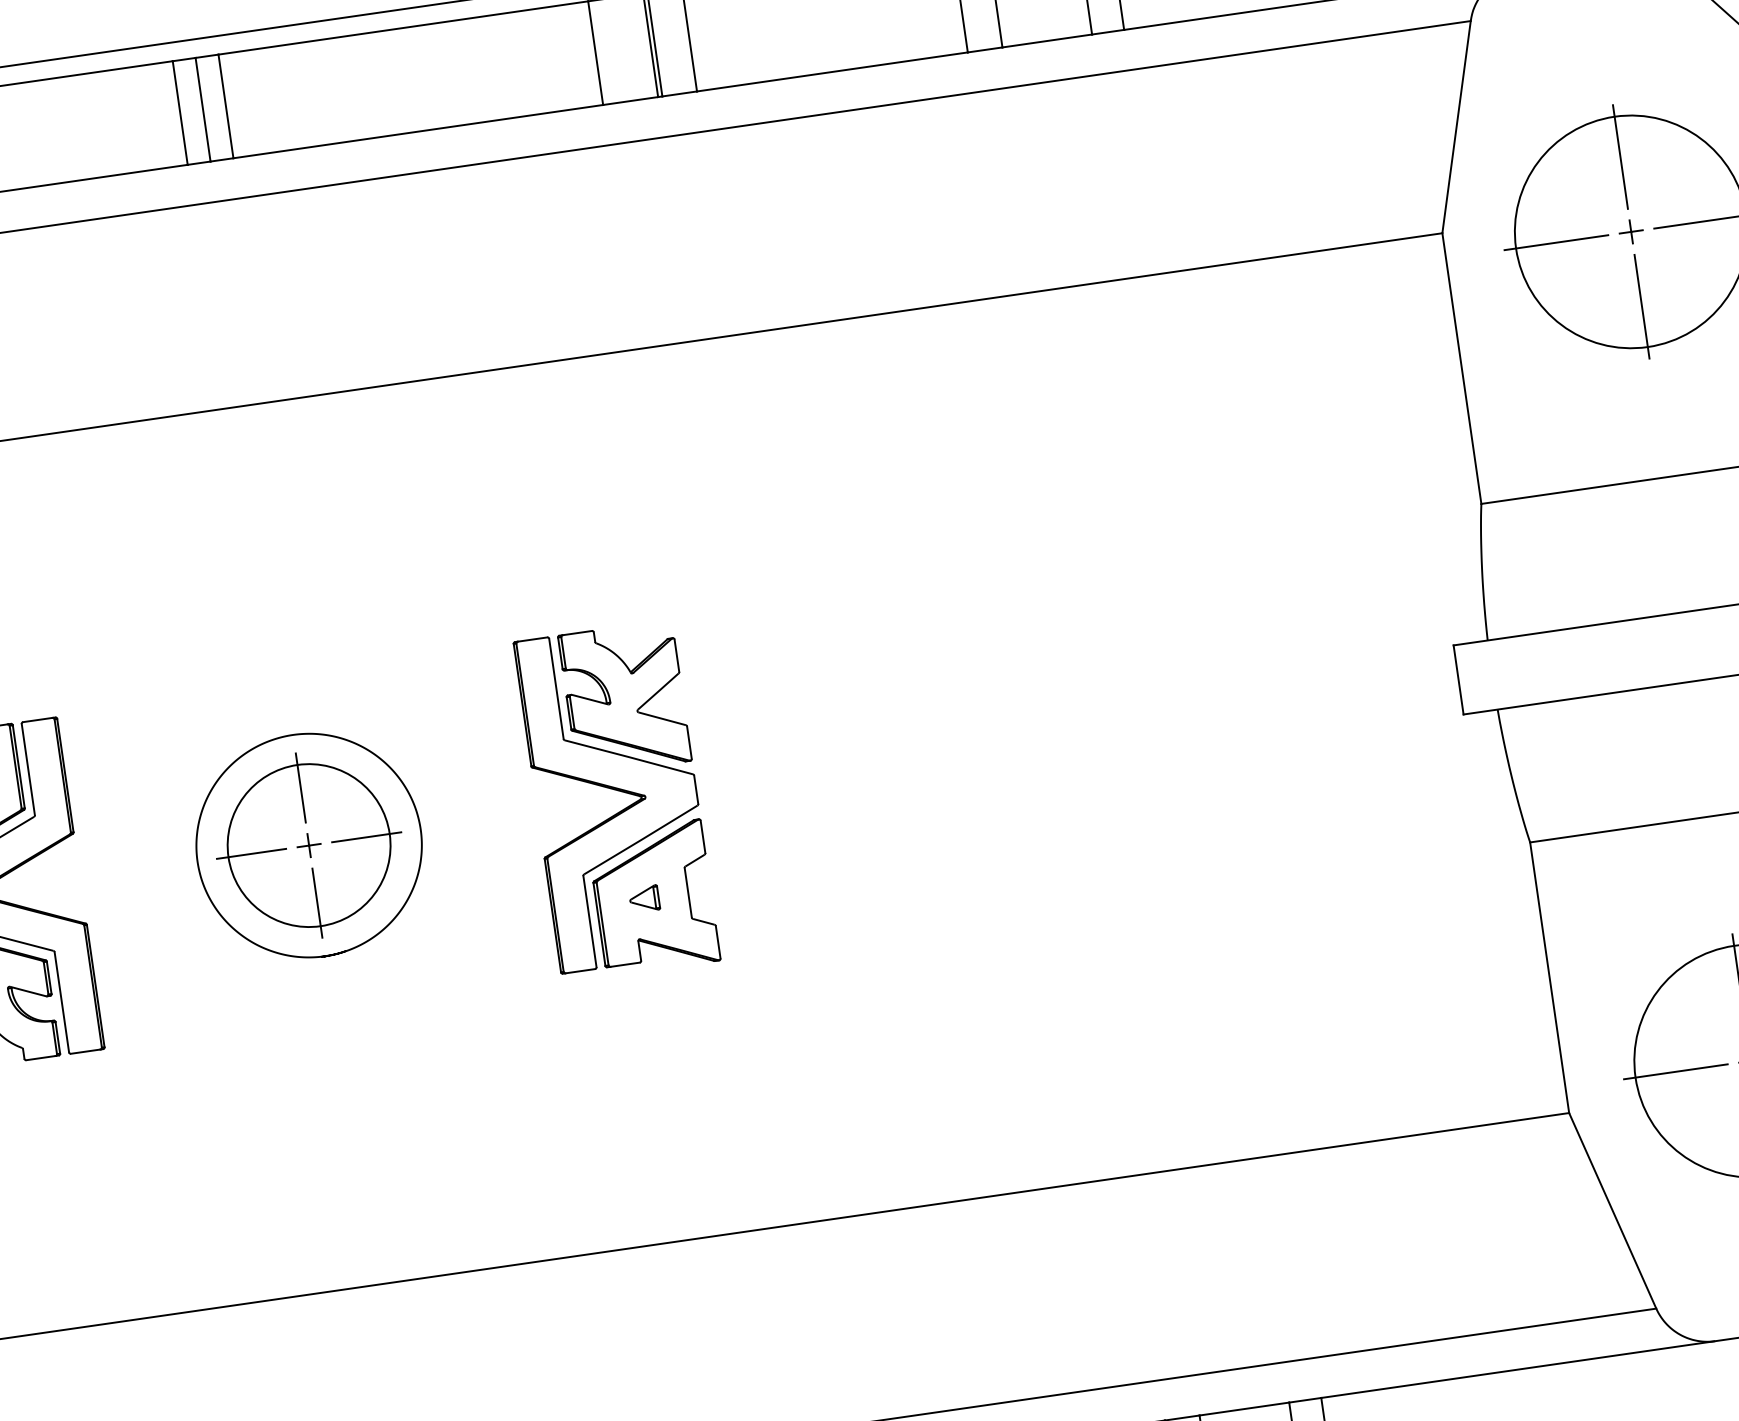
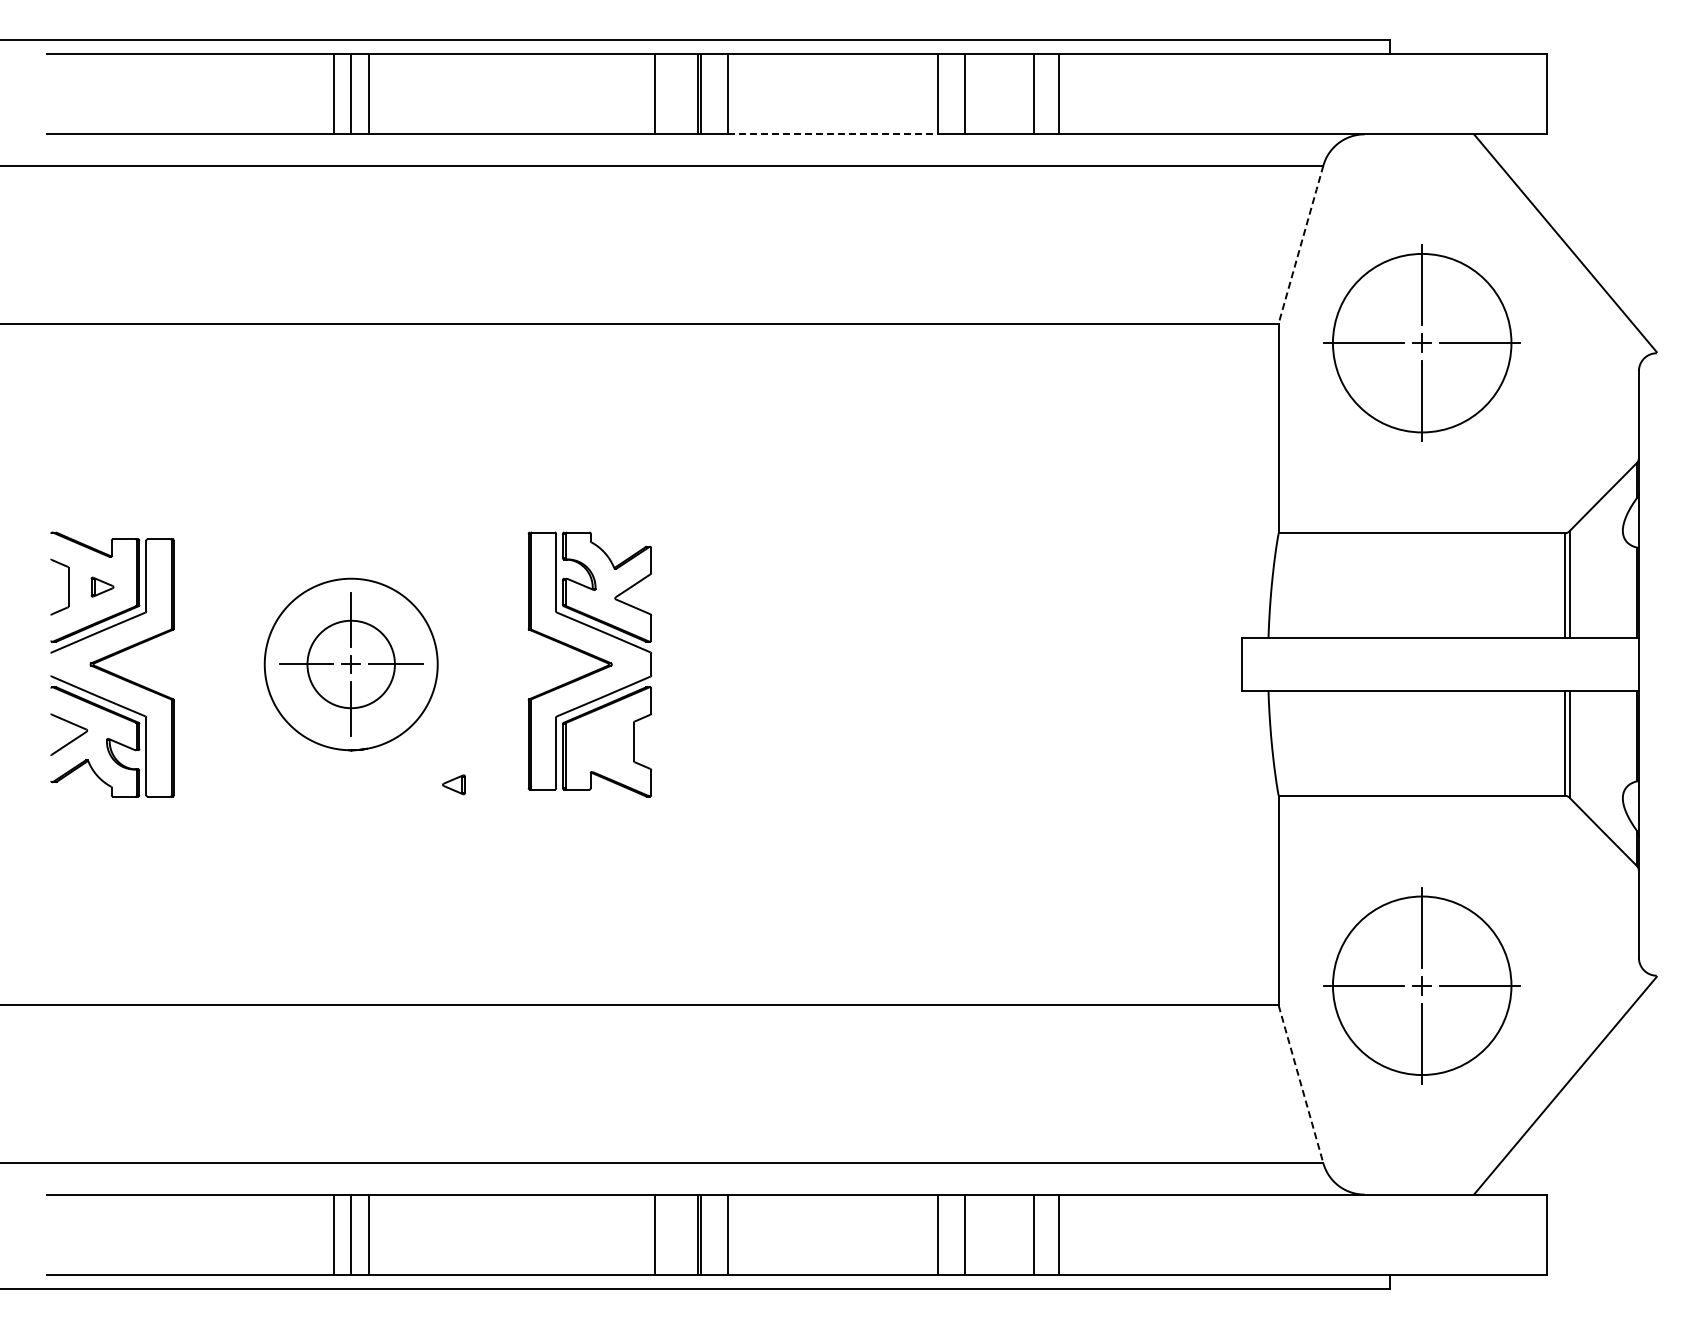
line: (832, 72) -> (833, 134), solid -> dashed
line: (1457, 127) -> (1301, 244), solid -> dashed
circle: (308, 845) -> (350, 664), size x0.7
part: (643, 898) -> (453, 784), moved
line: (1612, 1211) -> (1300, 1084), solid -> dashed

